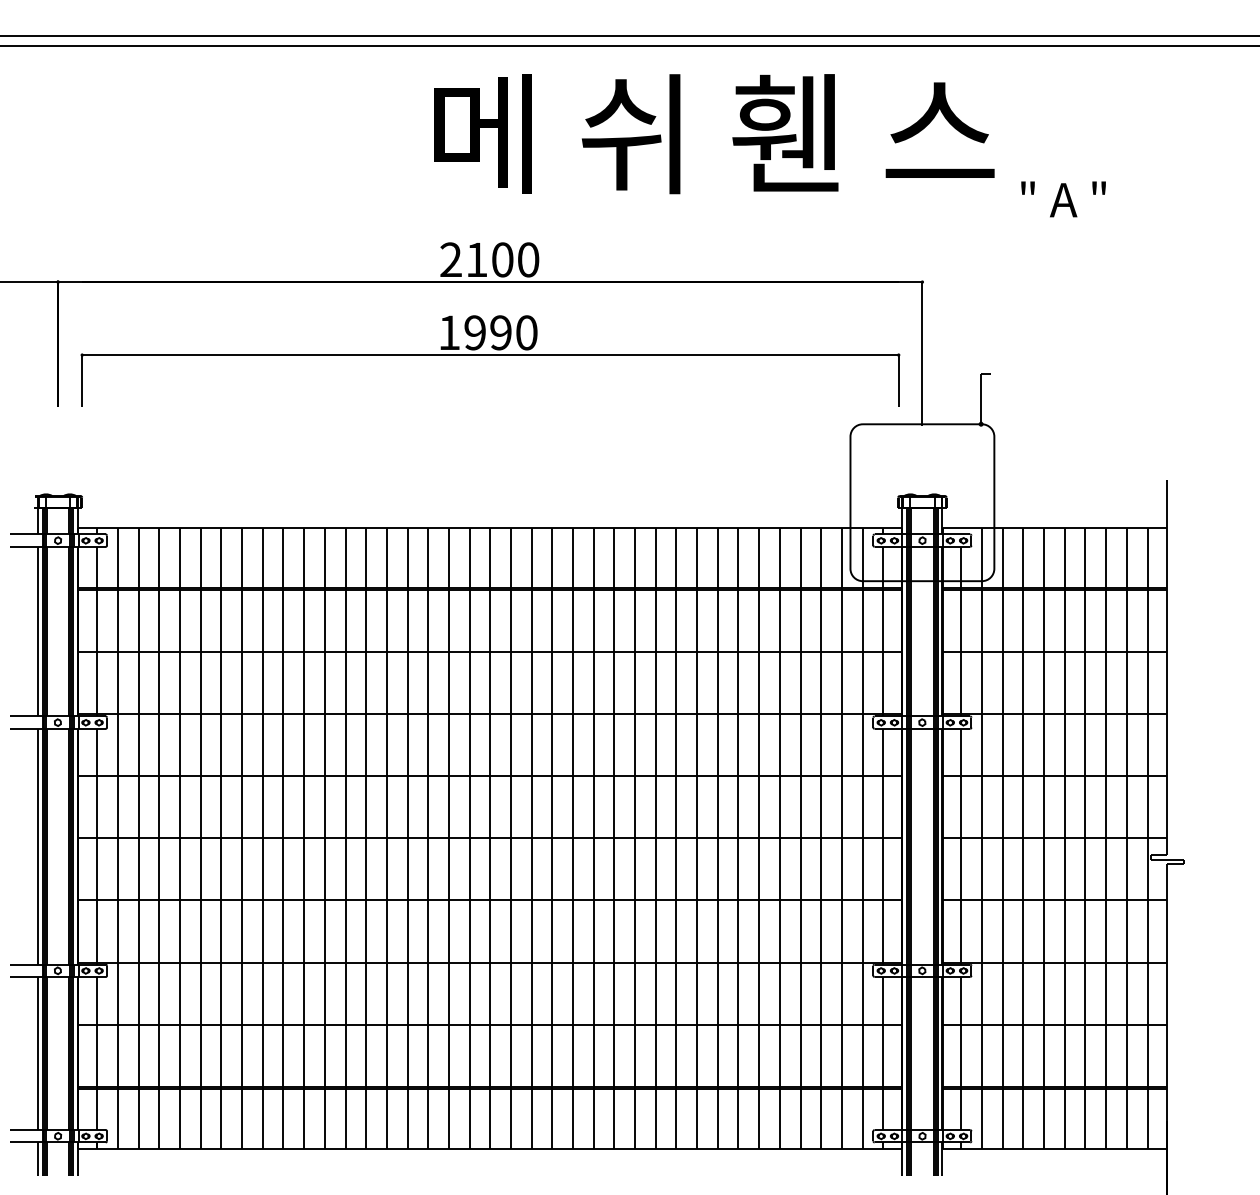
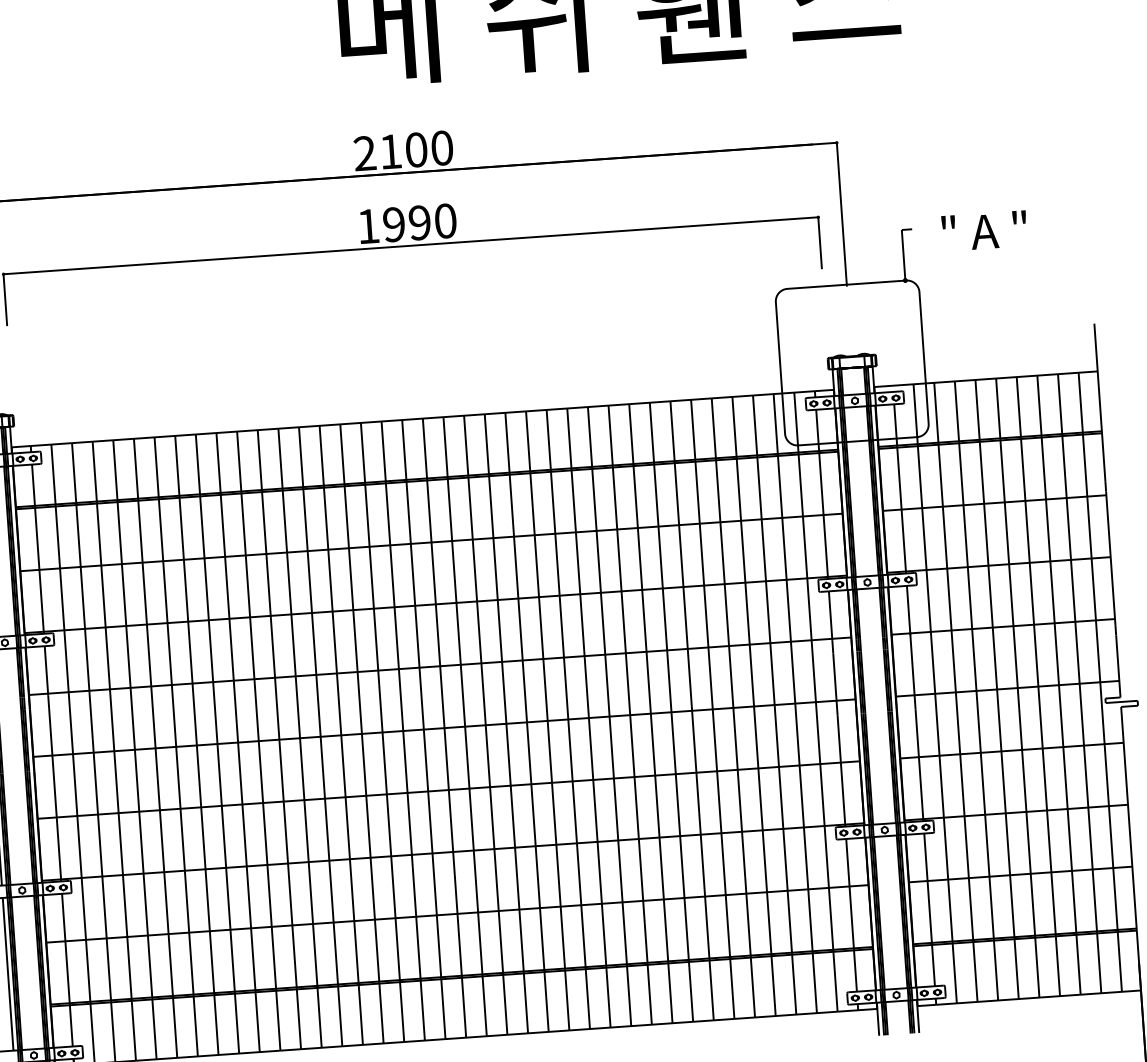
text: (1063, 199) -> (984, 231), moved

